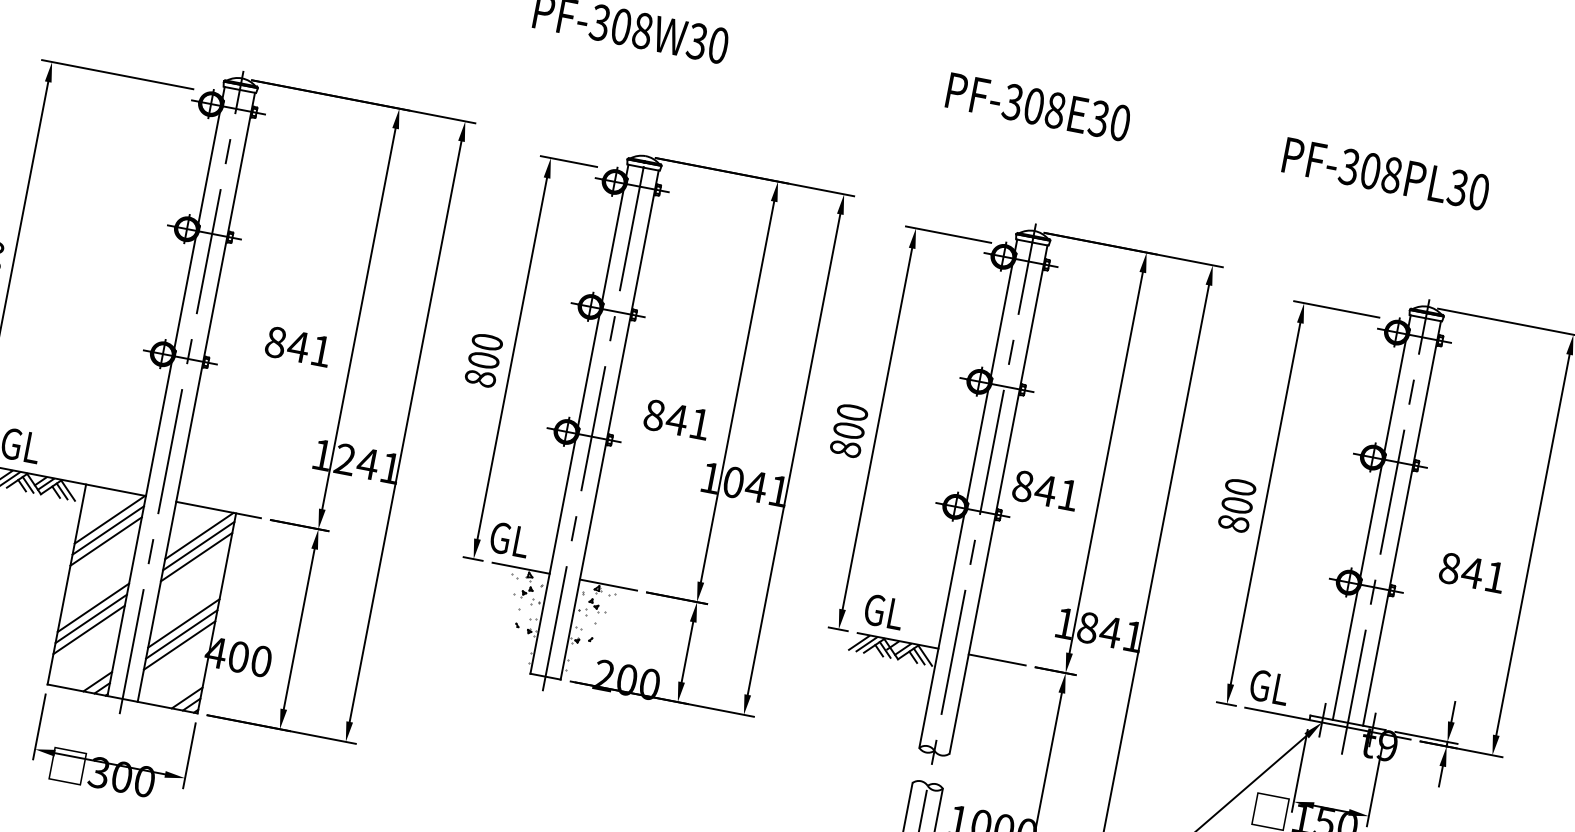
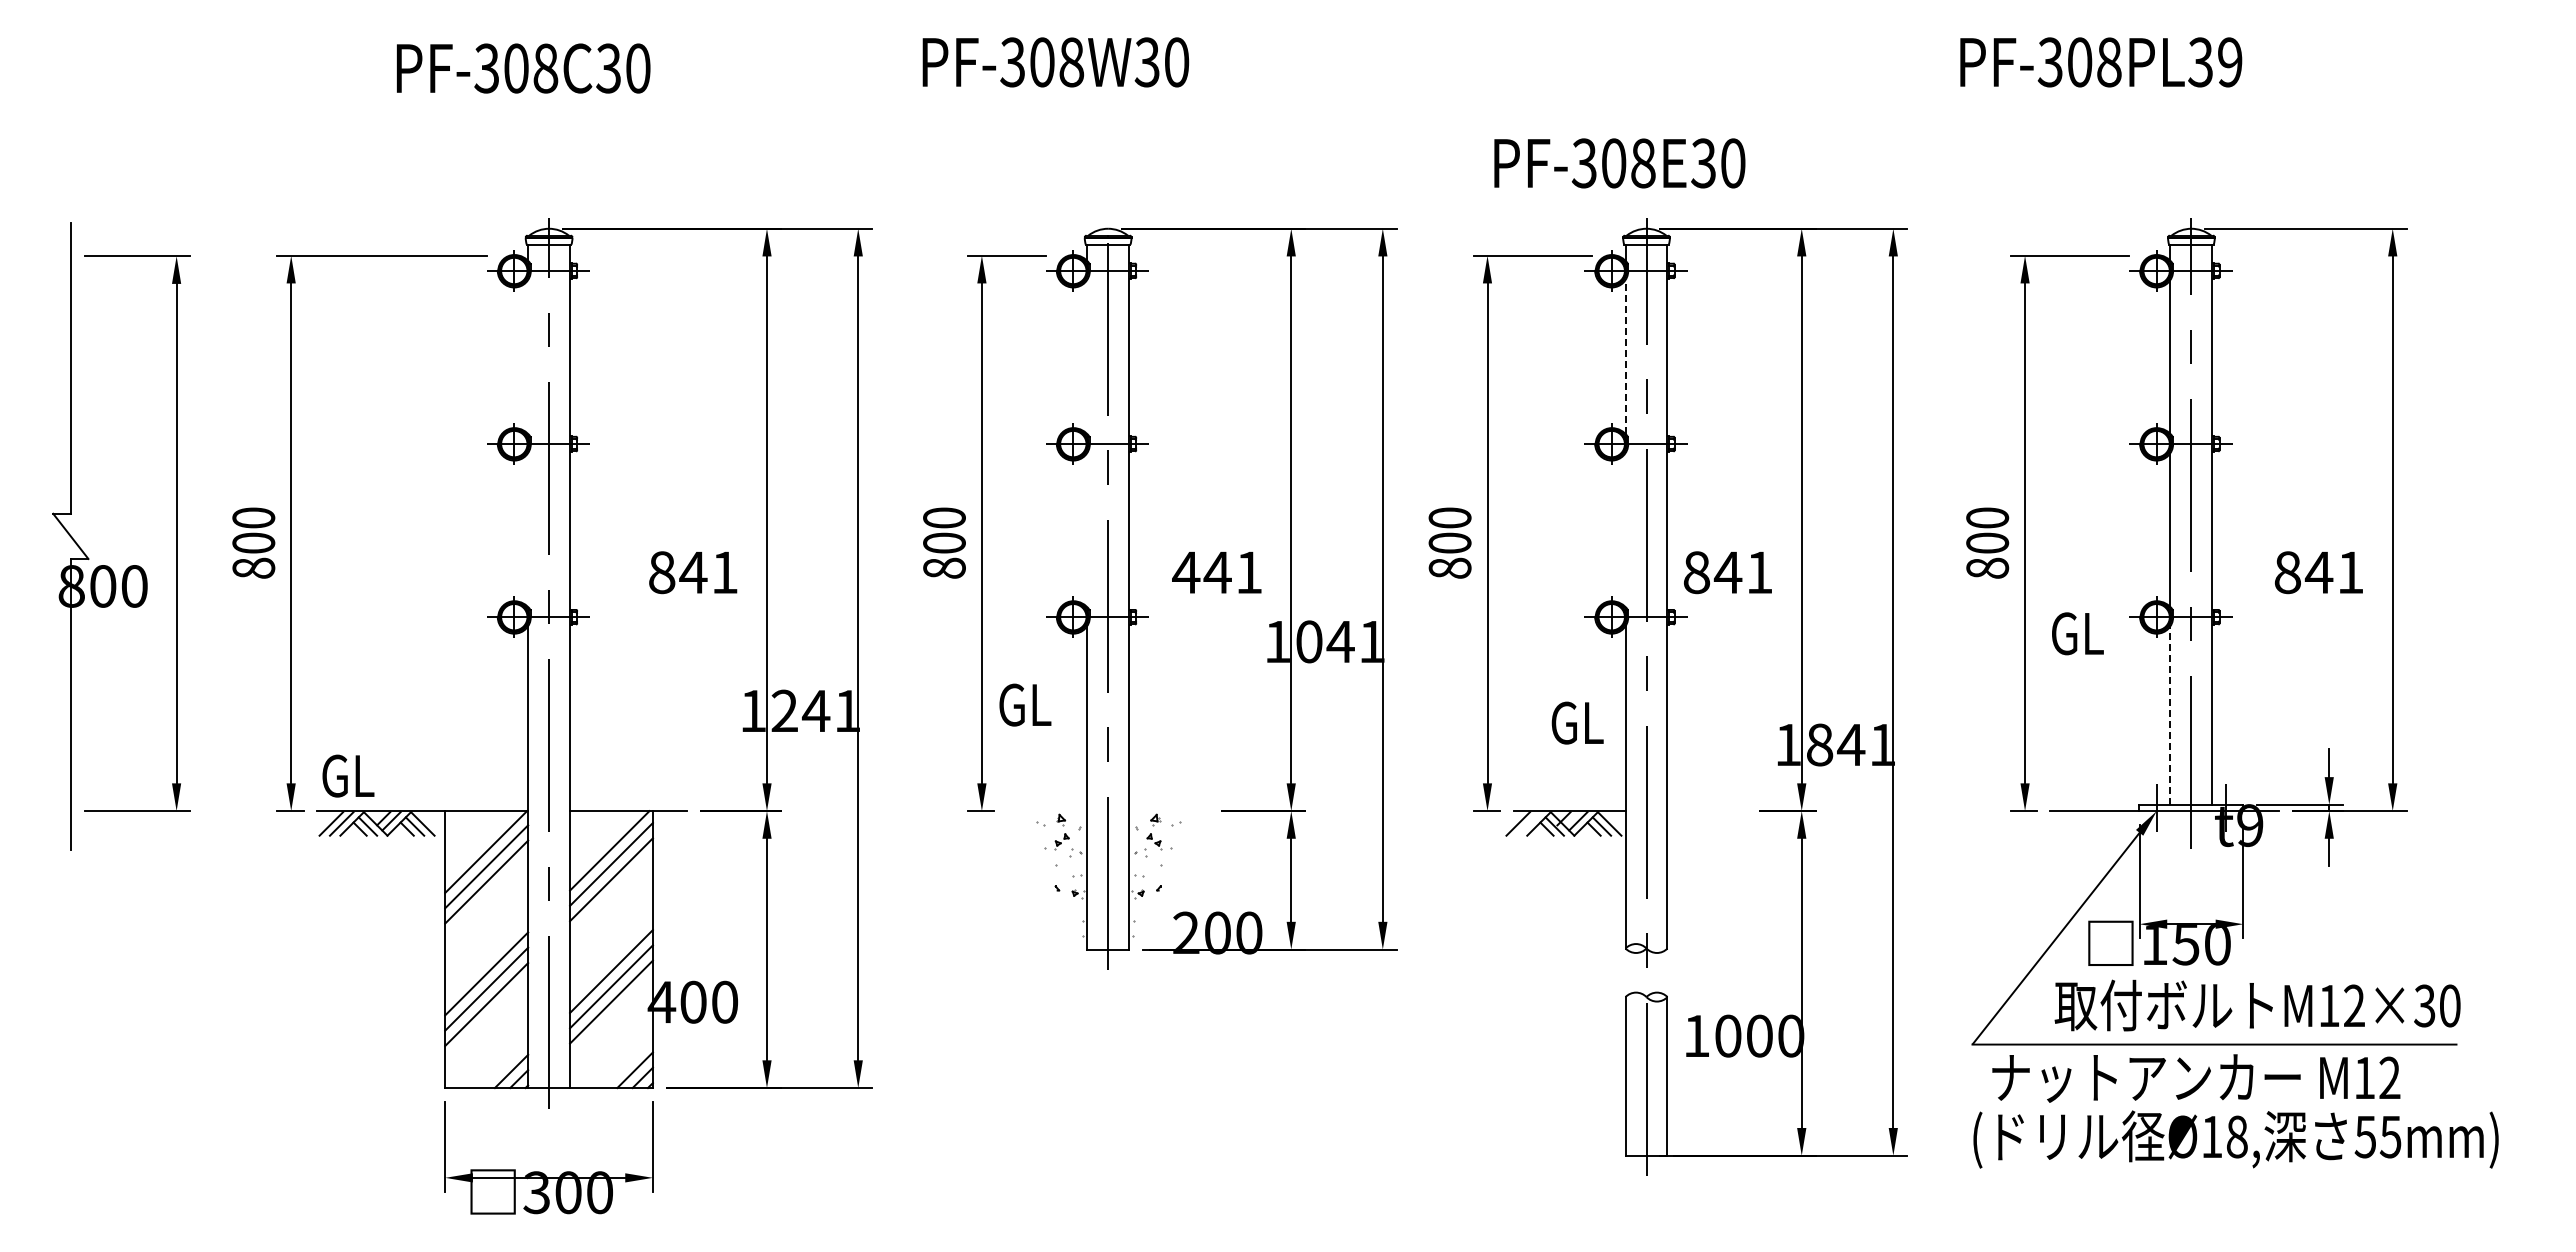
text: (1038, 107) -> (1619, 163), moved
line: (209, 167) -> (528, 356), removed
text: (1479, 192) -> (2230, 62), PF-308PL30 -> PF-308PL39
line: (613, 245) -> (1087, 356), removed
line: (185, 293) -> (528, 530), removed
line: (1001, 320) -> (1625, 356), solid -> dashed
line: (588, 371) -> (1087, 530), removed
text: (654, 415) -> (1186, 572), 841 -> 441
line: (977, 445) -> (1625, 530), removed
text: (510, 539) -> (1025, 704), moved
line: (520, 568) -> (1047, 811), removed
line: (608, 585) -> (1168, 811), removed
text: (884, 611) -> (1577, 722), moved
line: (866, 644) -> (1528, 823), removed
line: (1345, 655) -> (2170, 715), solid -> dashed
line: (996, 660) -> (1706, 811), removed
text: (1269, 687) -> (2077, 633), moved

